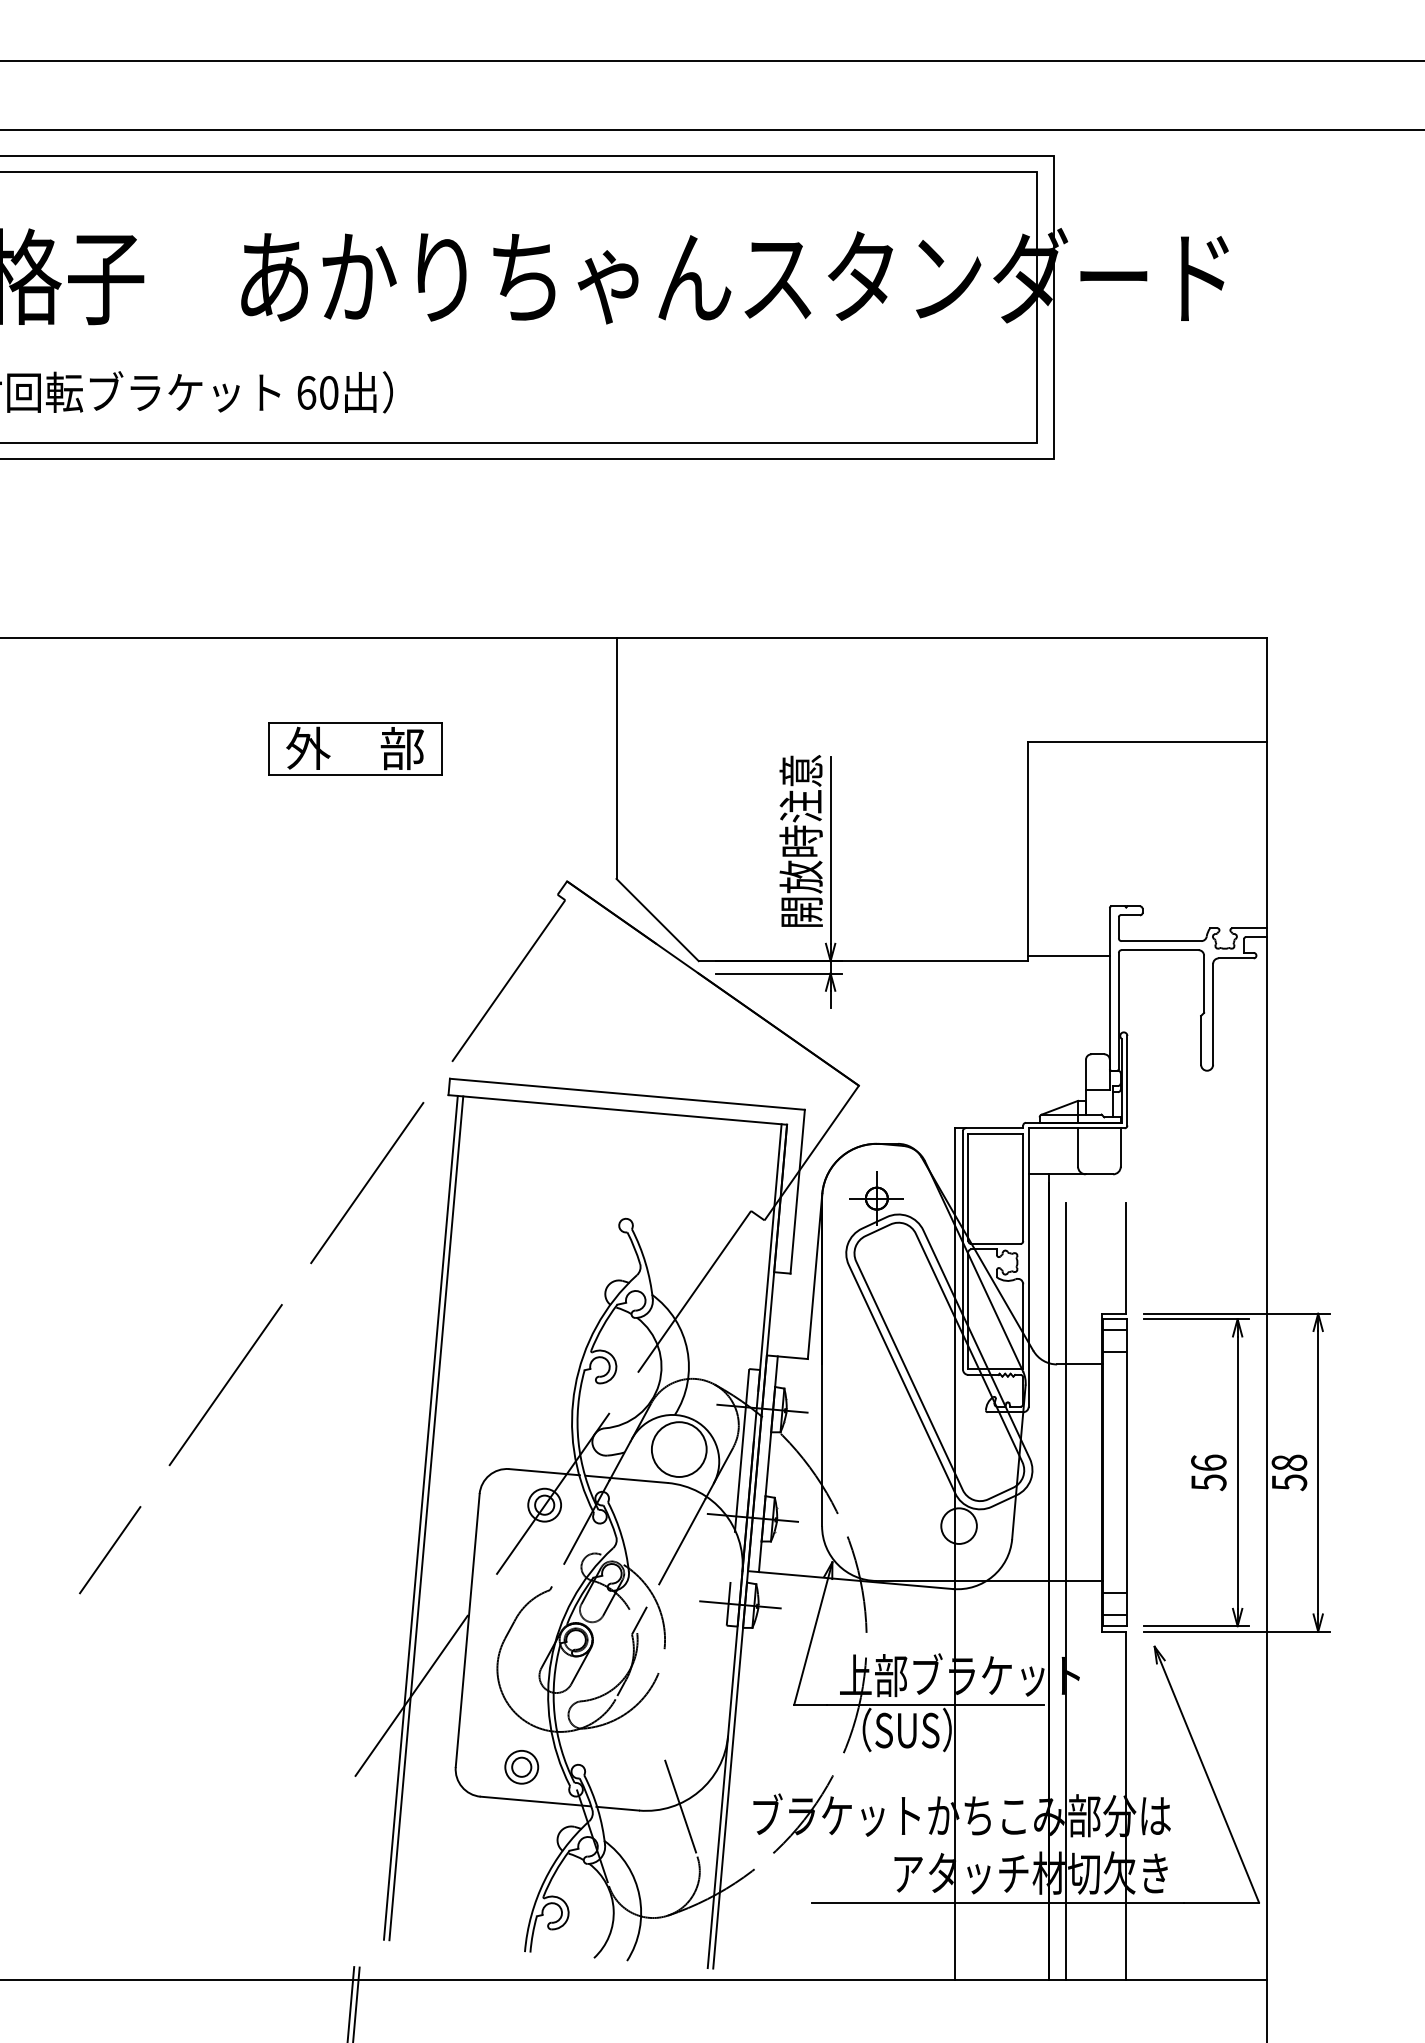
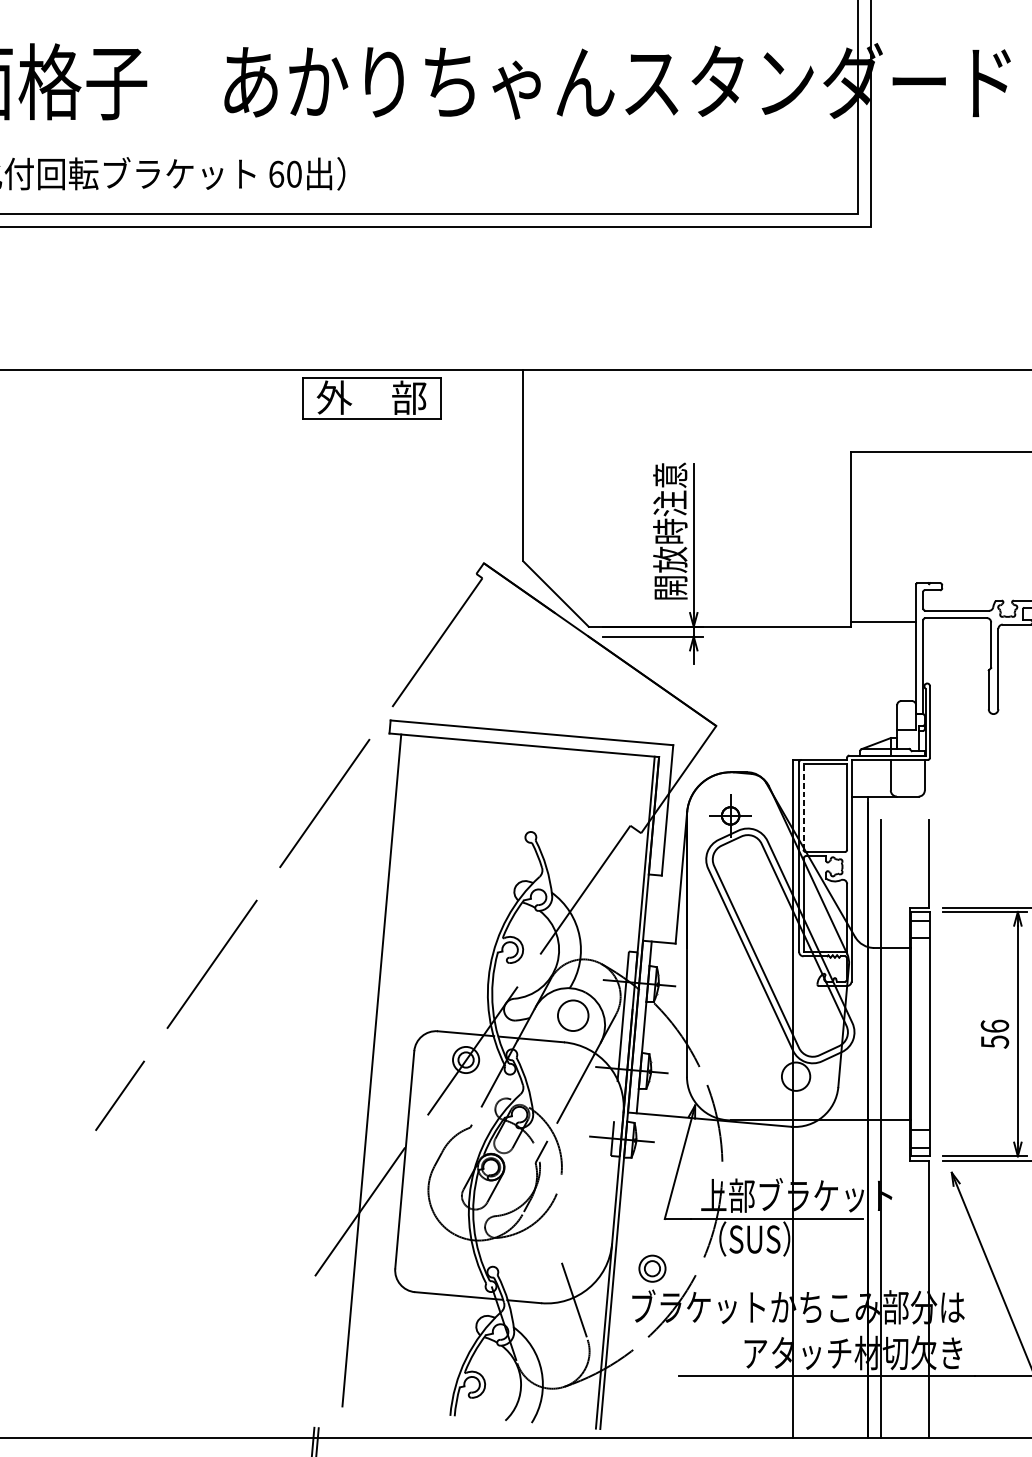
part: (355, 748) -> (371, 397), moved
line: (968, 1187) -> (803, 807), solid -> dashed
circle: (678, 1449) -> (572, 1015), size x0.7
line: (420, 1517) -> (367, 1069), removed
part: (521, 1767) -> (652, 1268), moved

